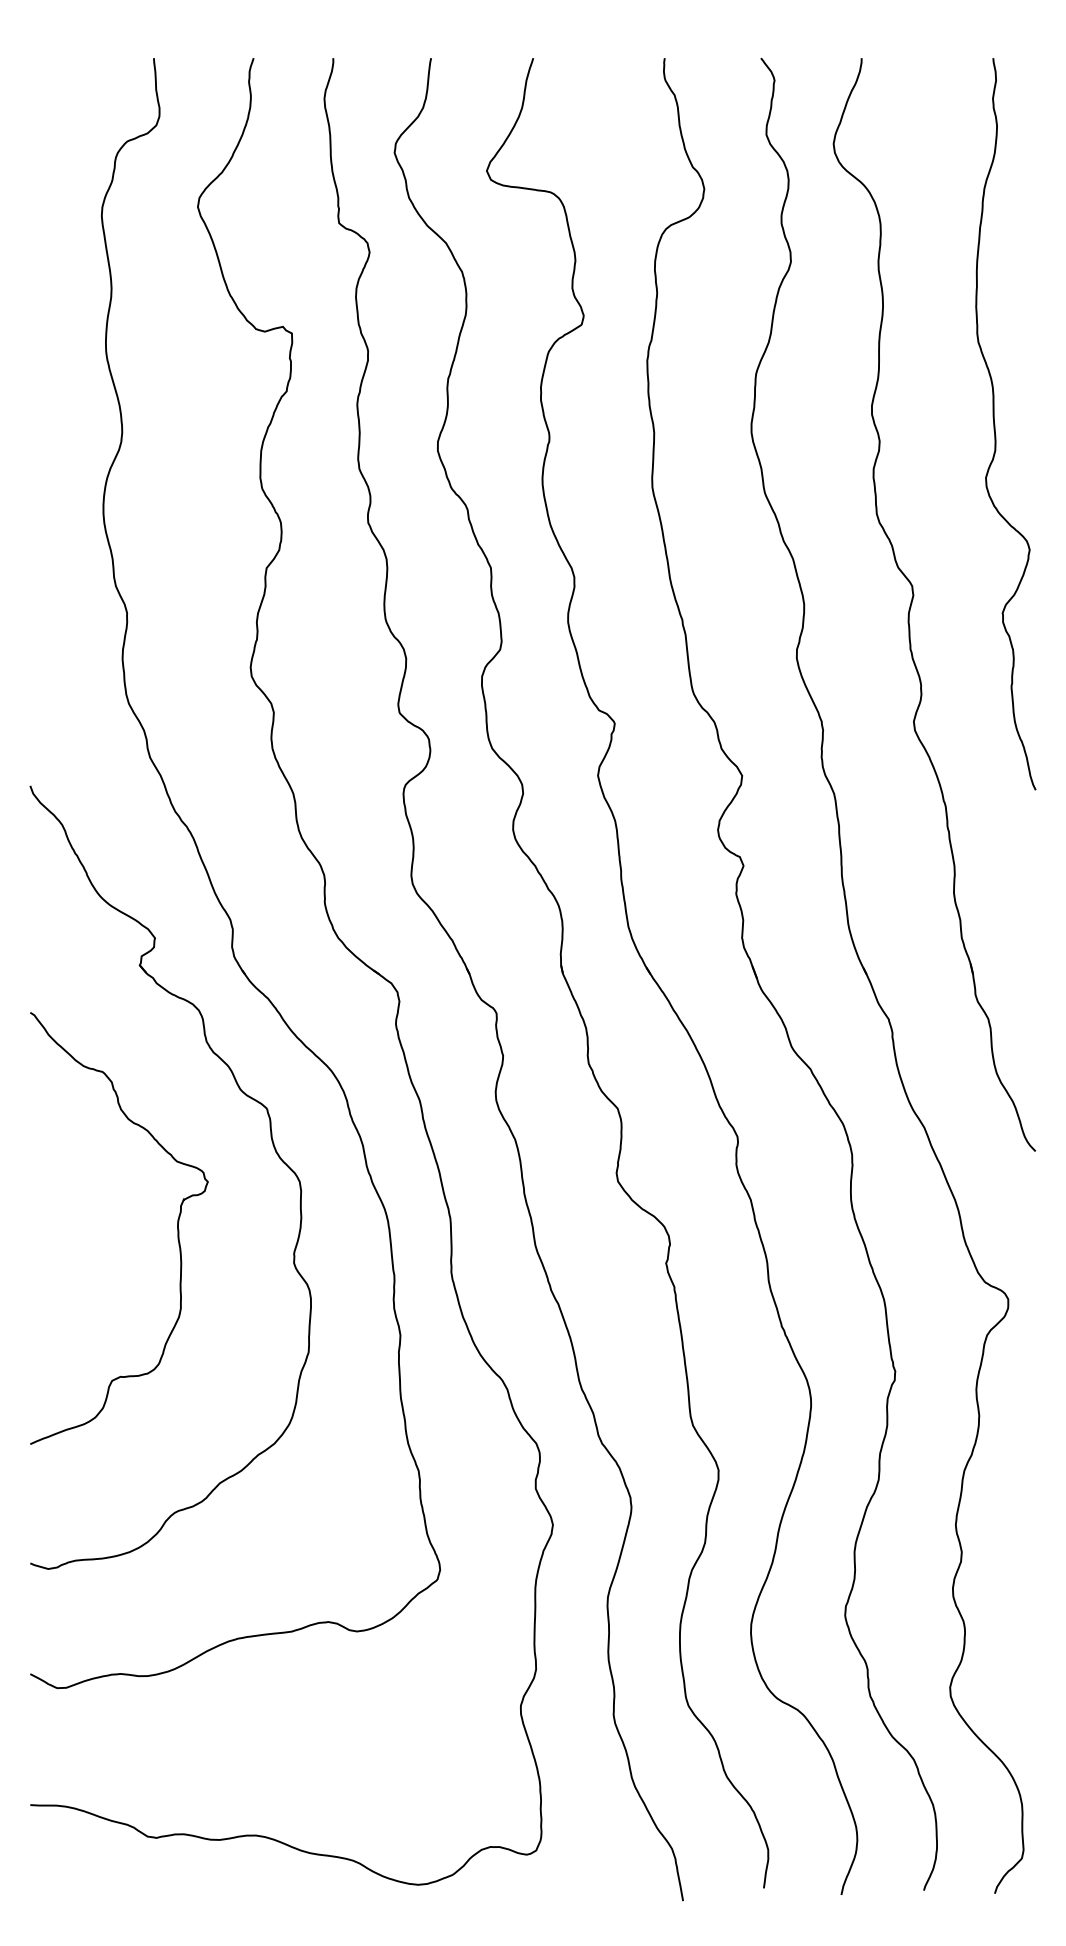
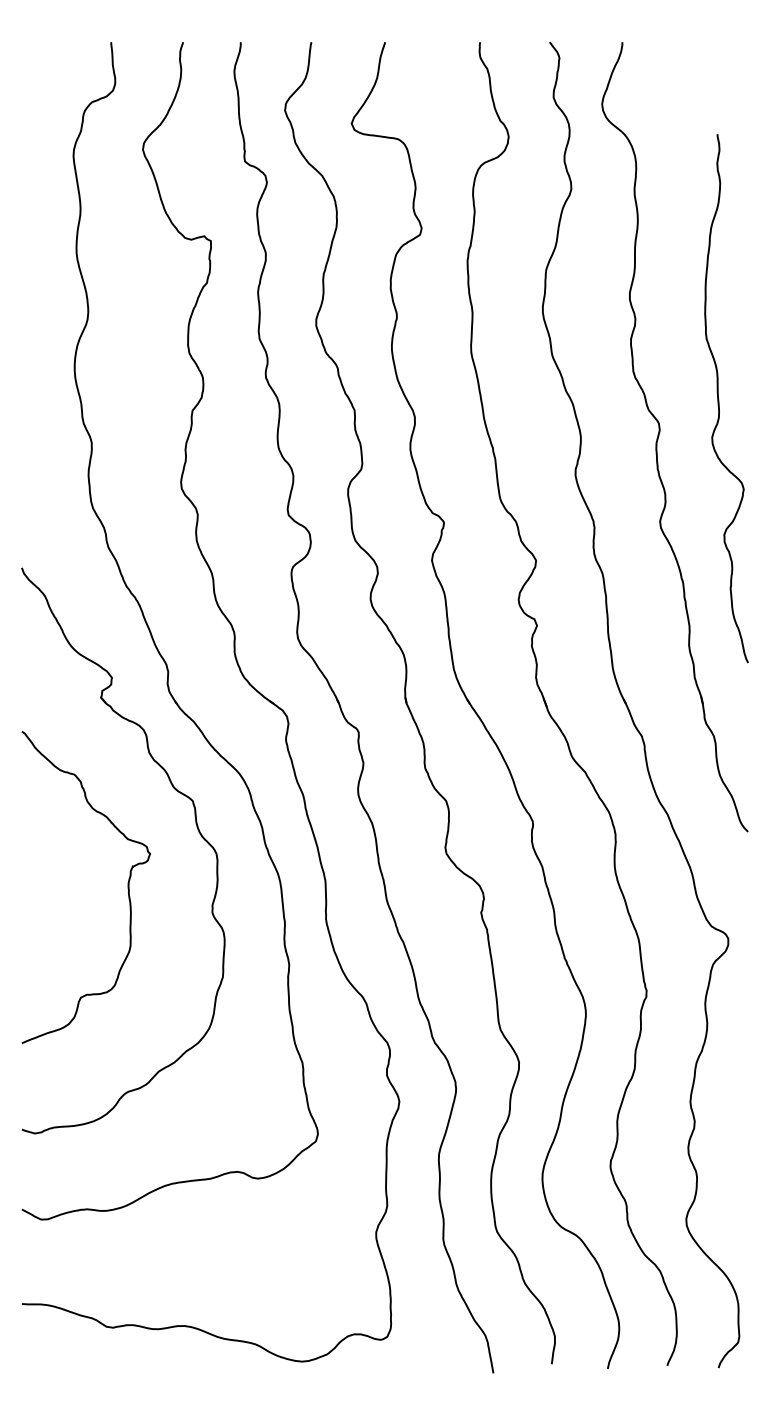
curve: (996, 425) -> (719, 399), moved

